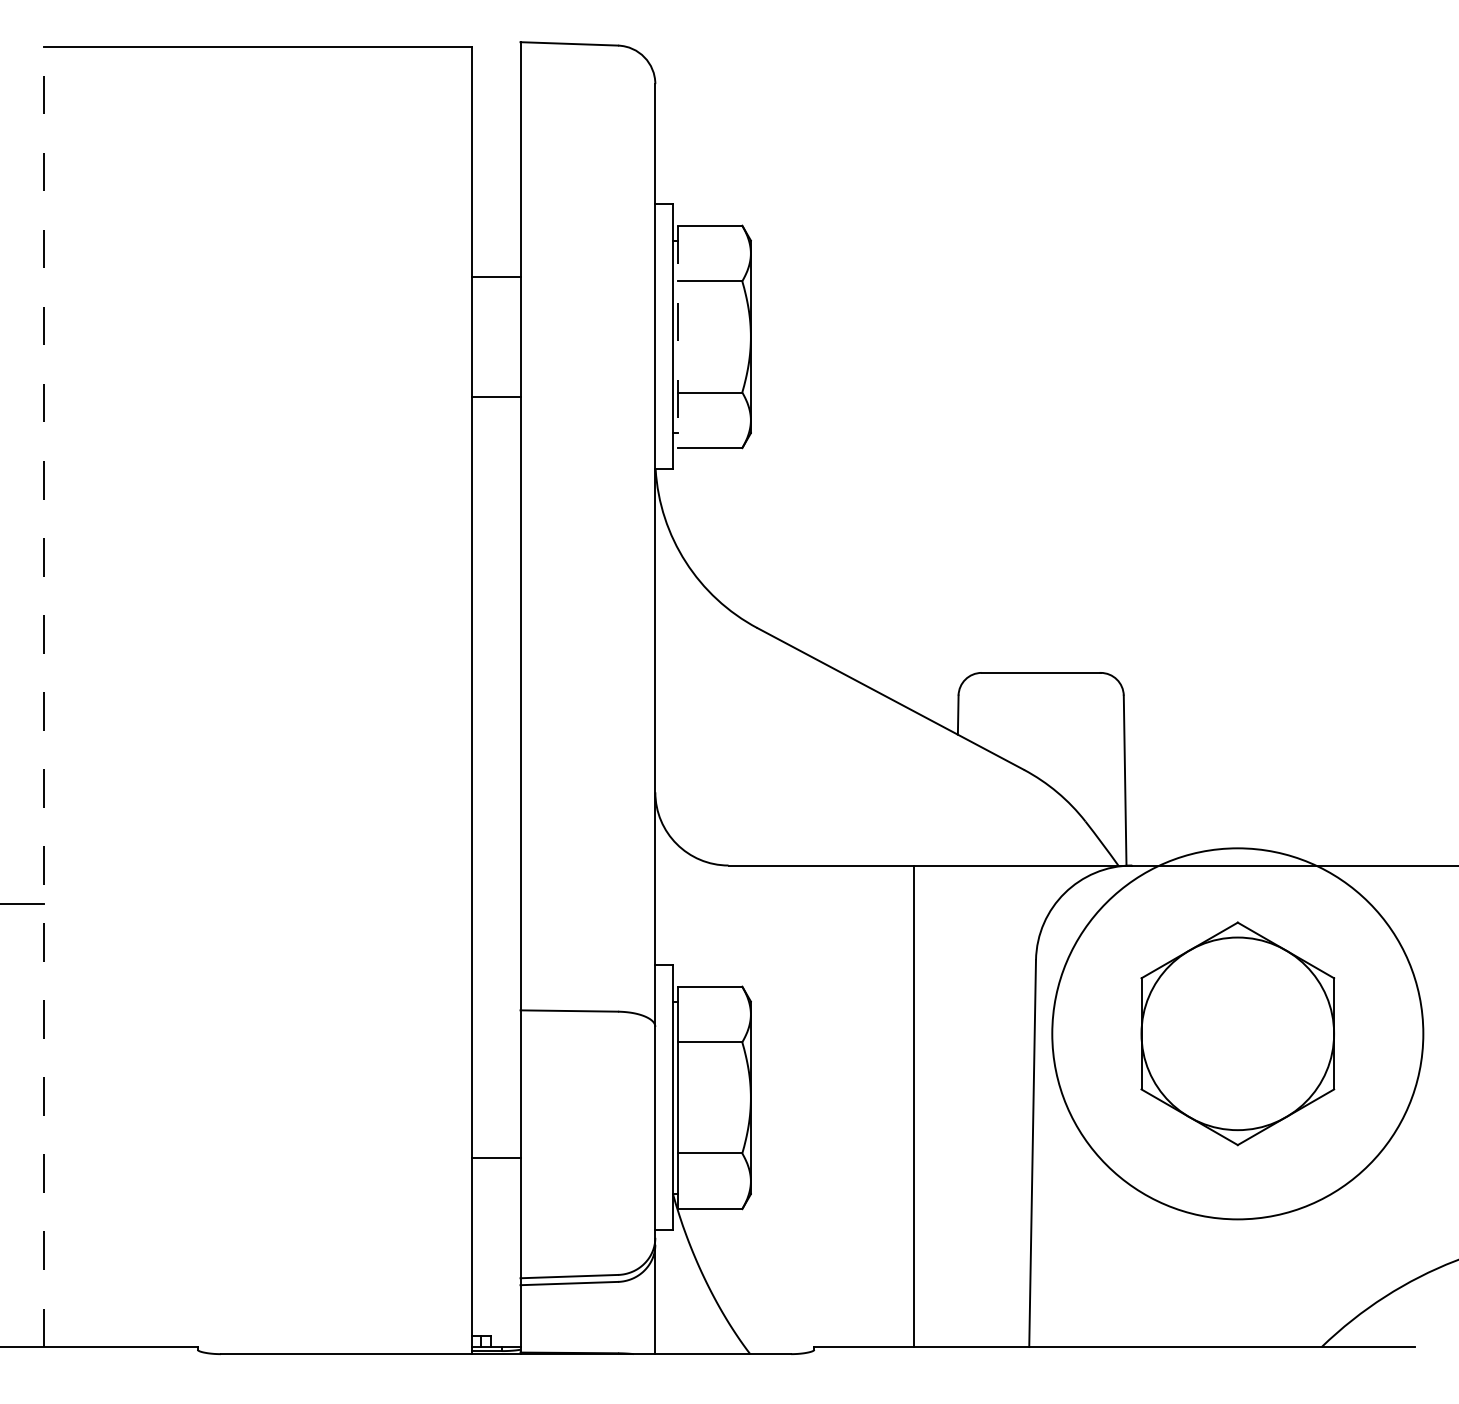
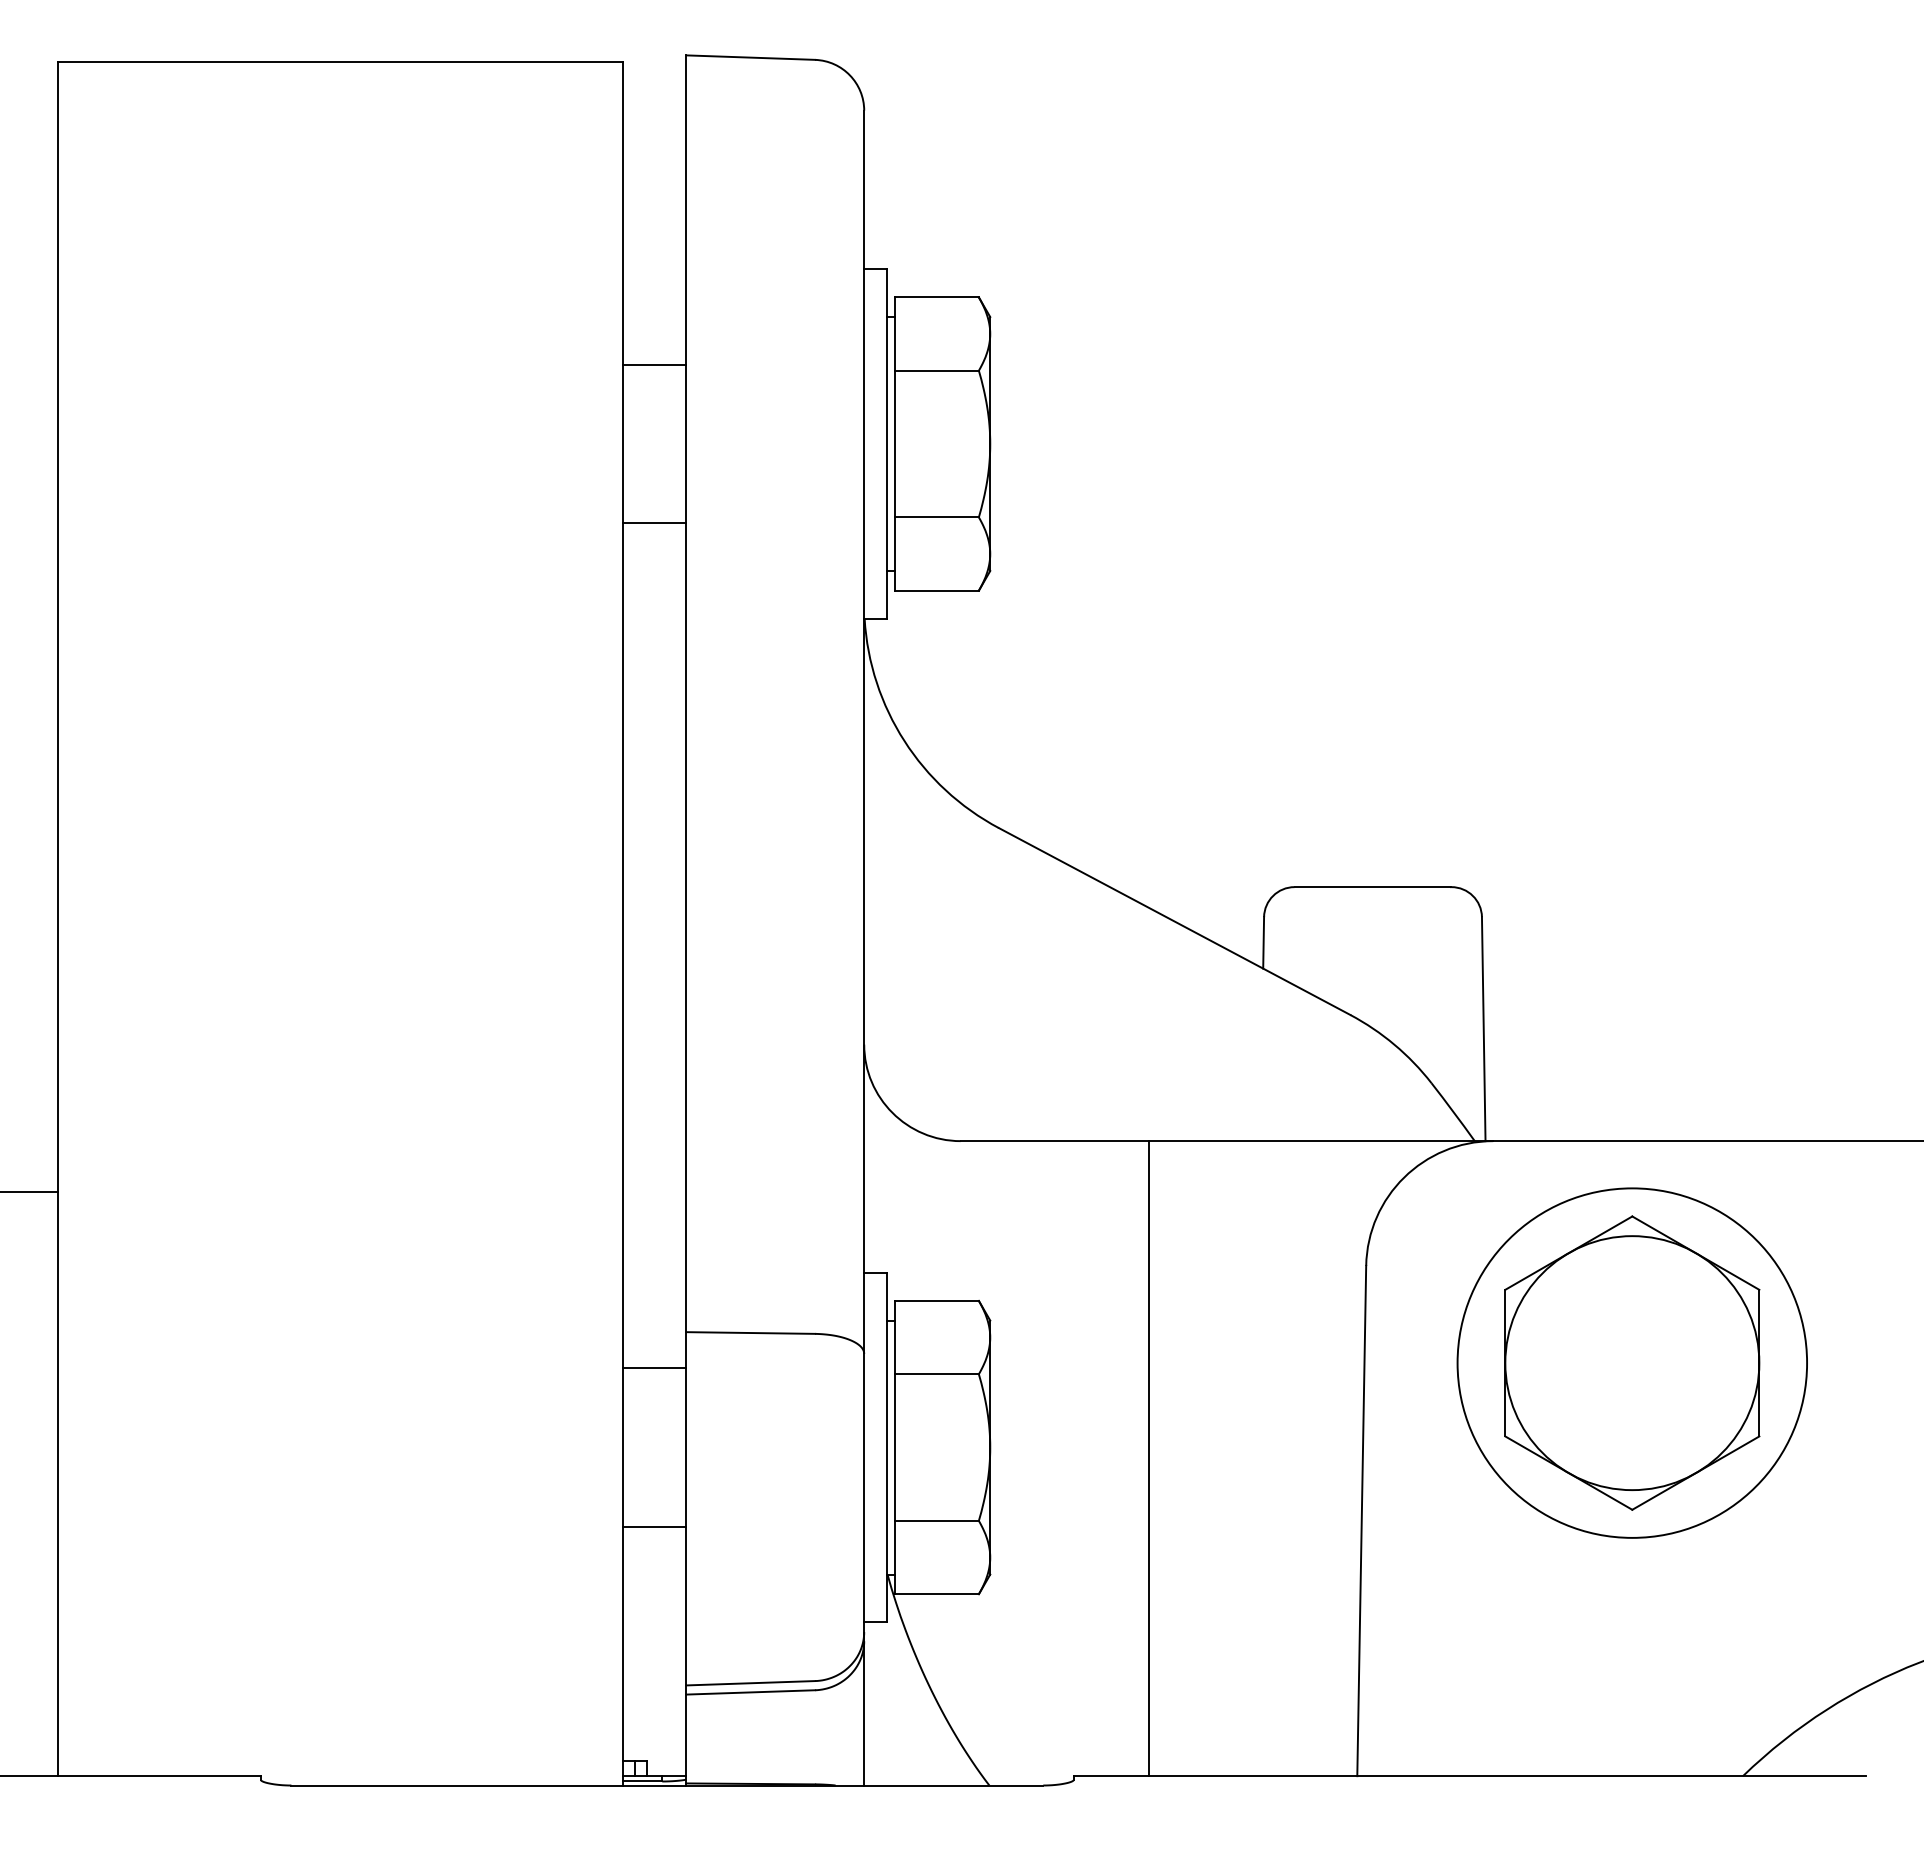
line: (678, 337) -> (894, 444), dashed -> solid
line: (43, 696) -> (57, 918), dashed -> solid
circle: (1237, 1033) -> (1632, 1362), size x0.71
line: (496, 1037) -> (654, 1368), added
line: (913, 1106) -> (1148, 1458), moved

